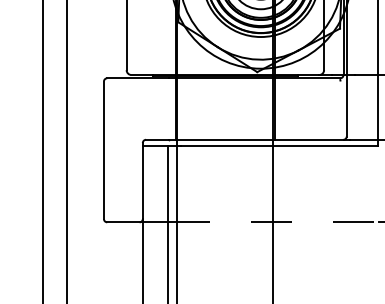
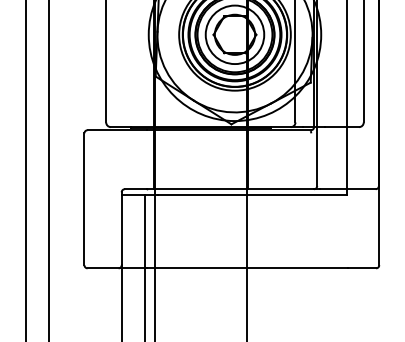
line: (274, 222) -> (247, 268), dashed -> solid

